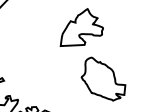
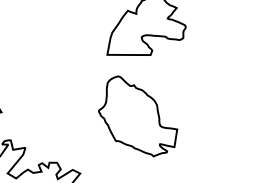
part: (103, 78) -> (138, 115), moved

